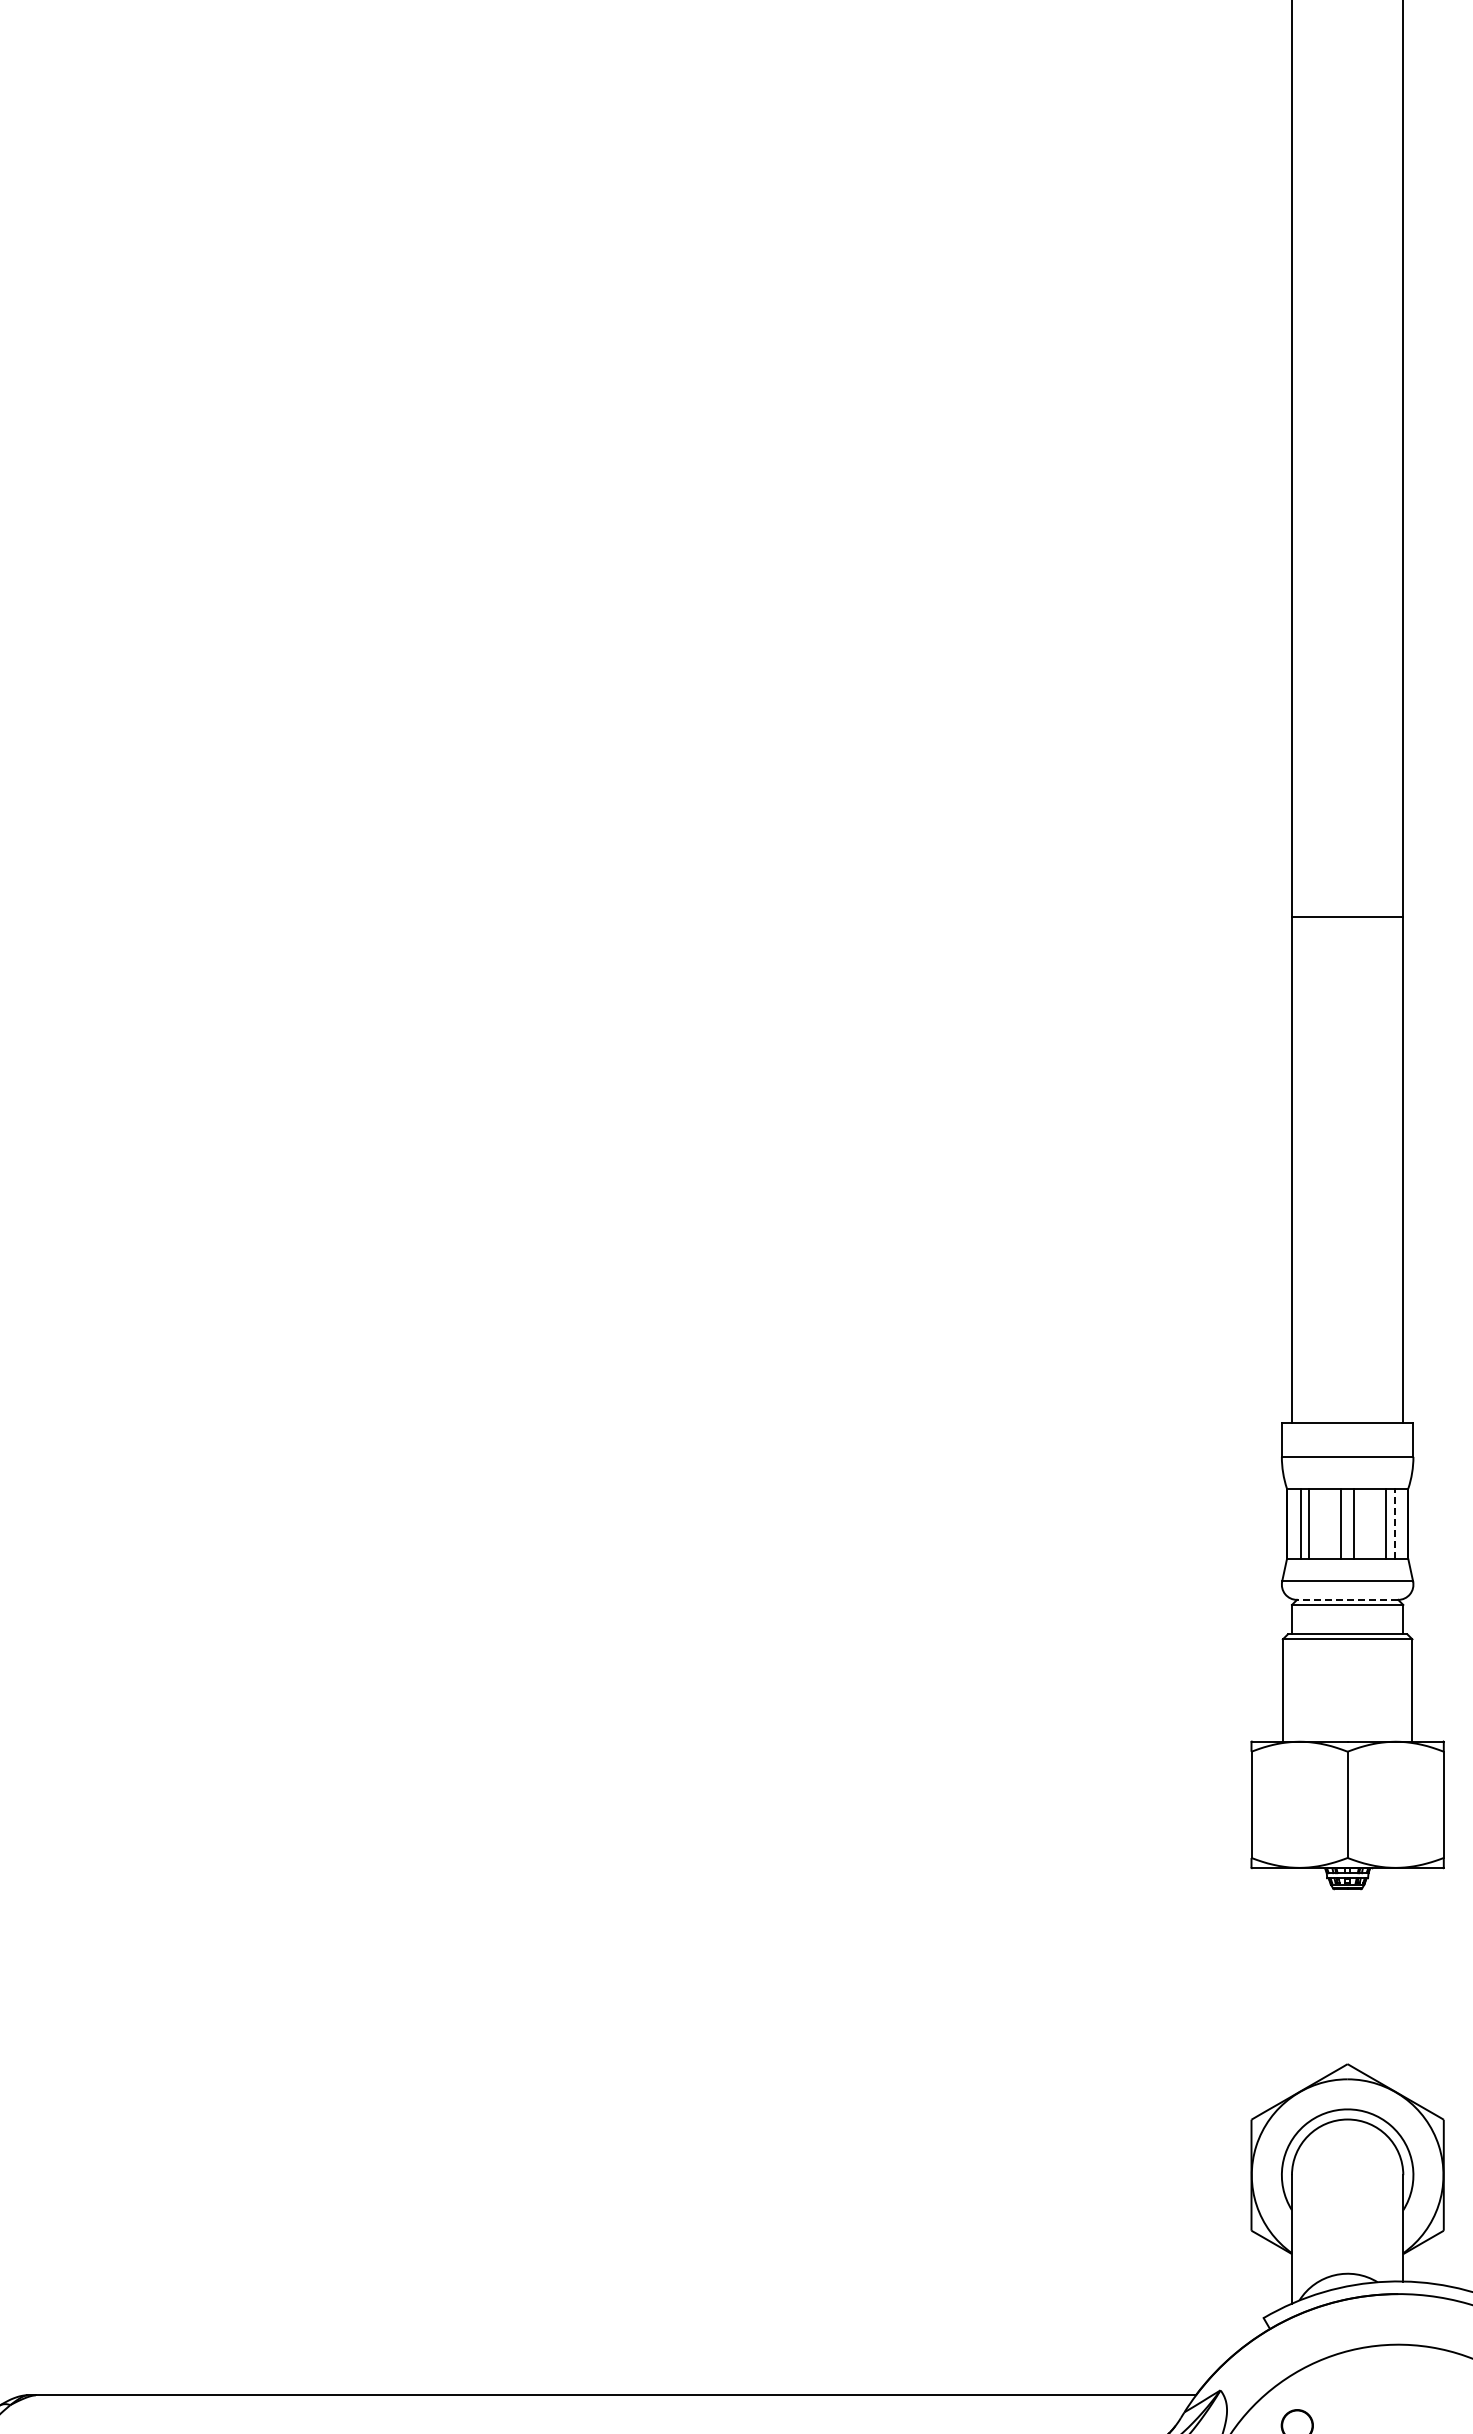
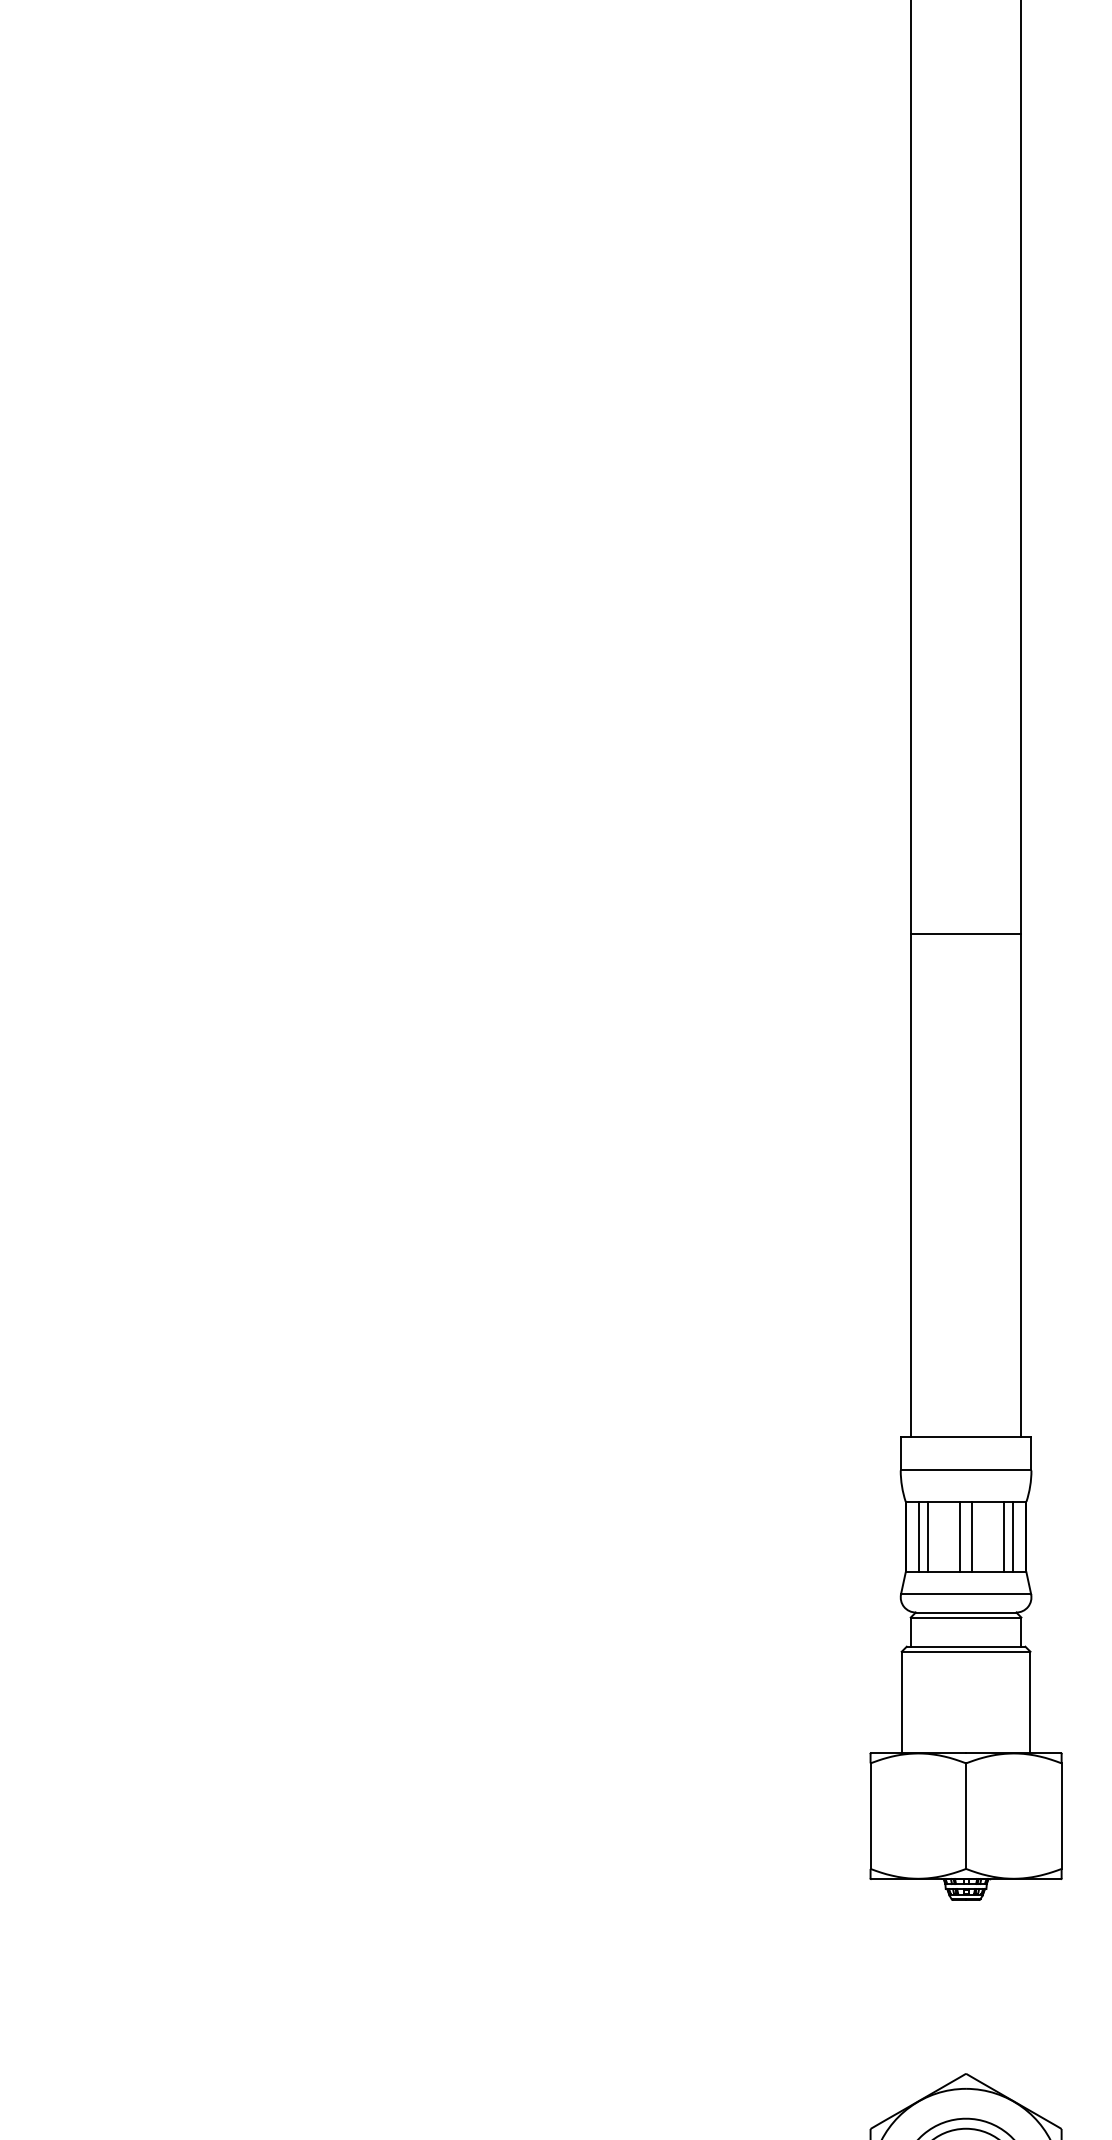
line: (1394, 1523) -> (1012, 1536), dashed -> solid
line: (1347, 1599) -> (965, 1612), dashed -> solid

